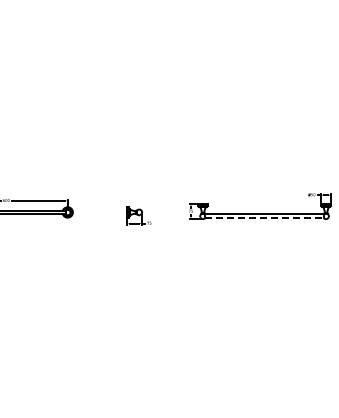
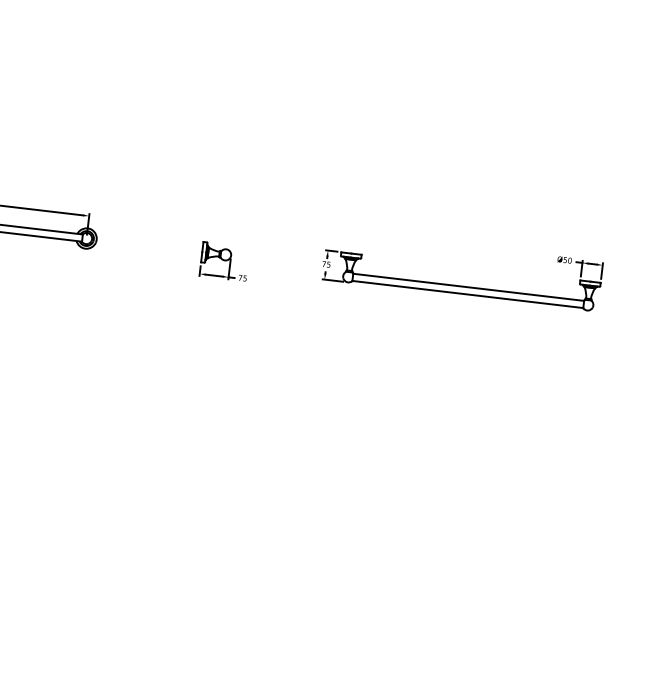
line: (265, 218) -> (469, 295), dashed -> solid

